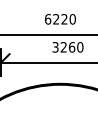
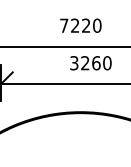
text: (47, 19) -> (63, 25), 6220 -> 7220

